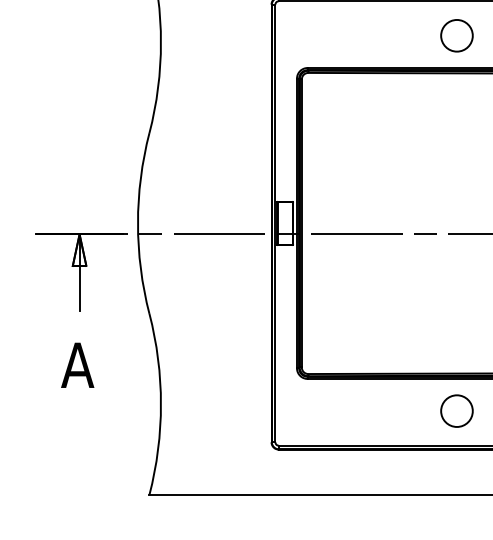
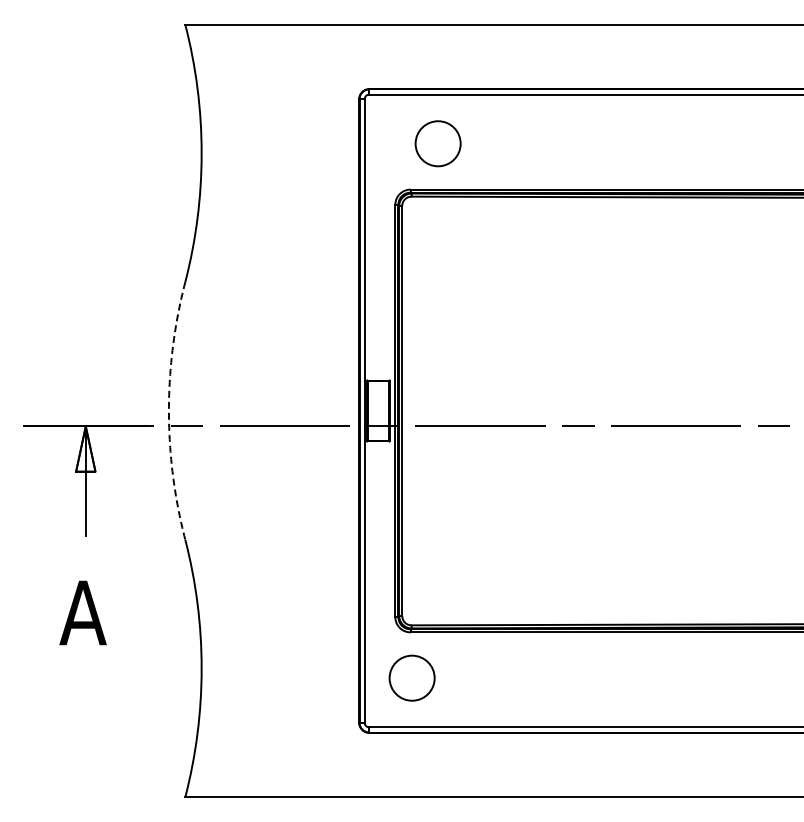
circle: (456, 35) -> (437, 143), moved
arc: (137, 223) -> (168, 410), solid -> dashed
circle: (456, 410) -> (411, 677), moved

